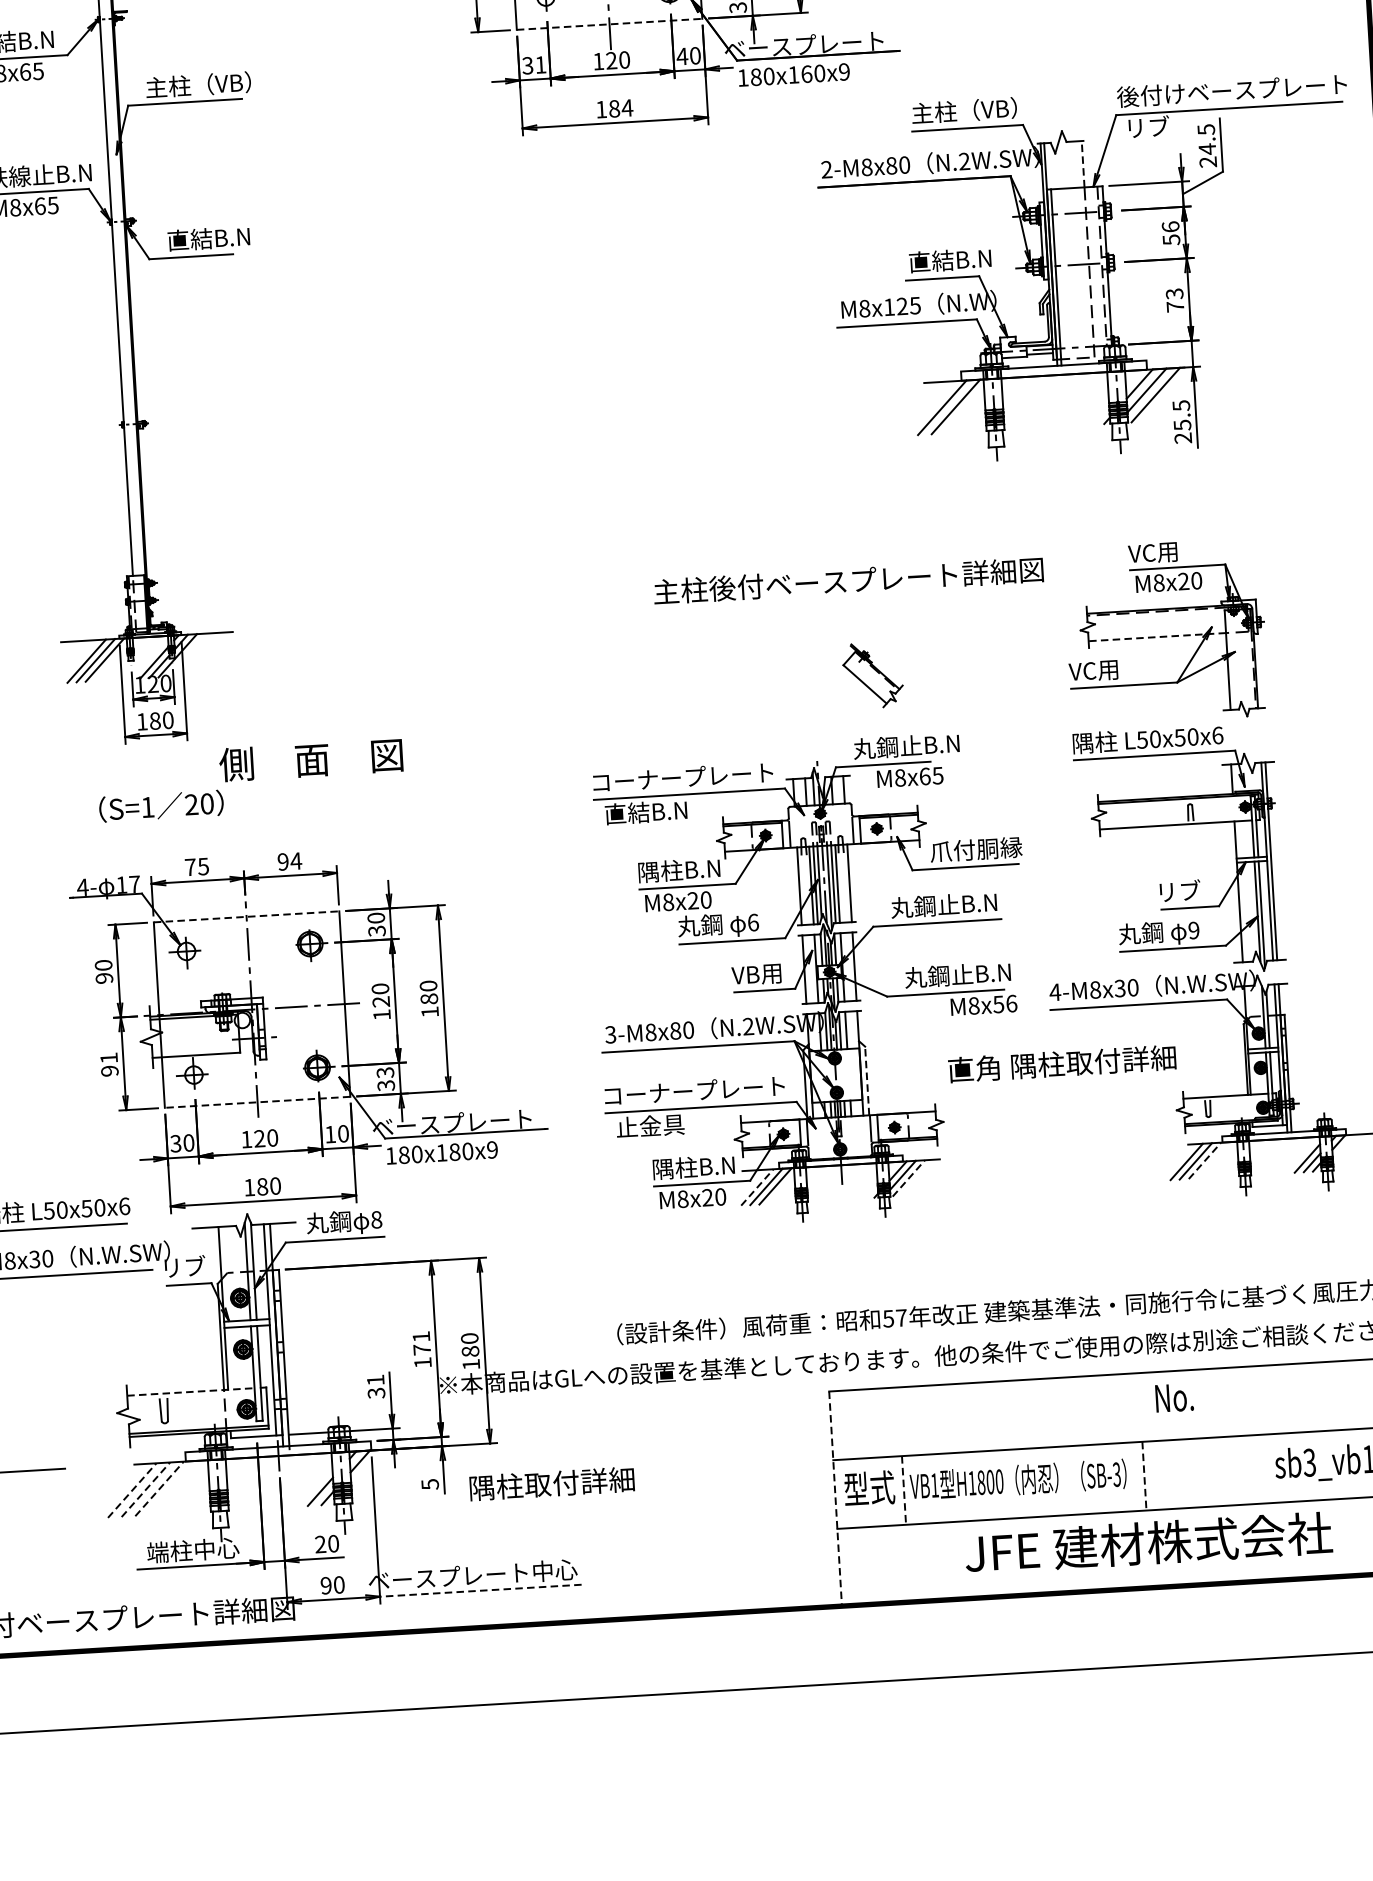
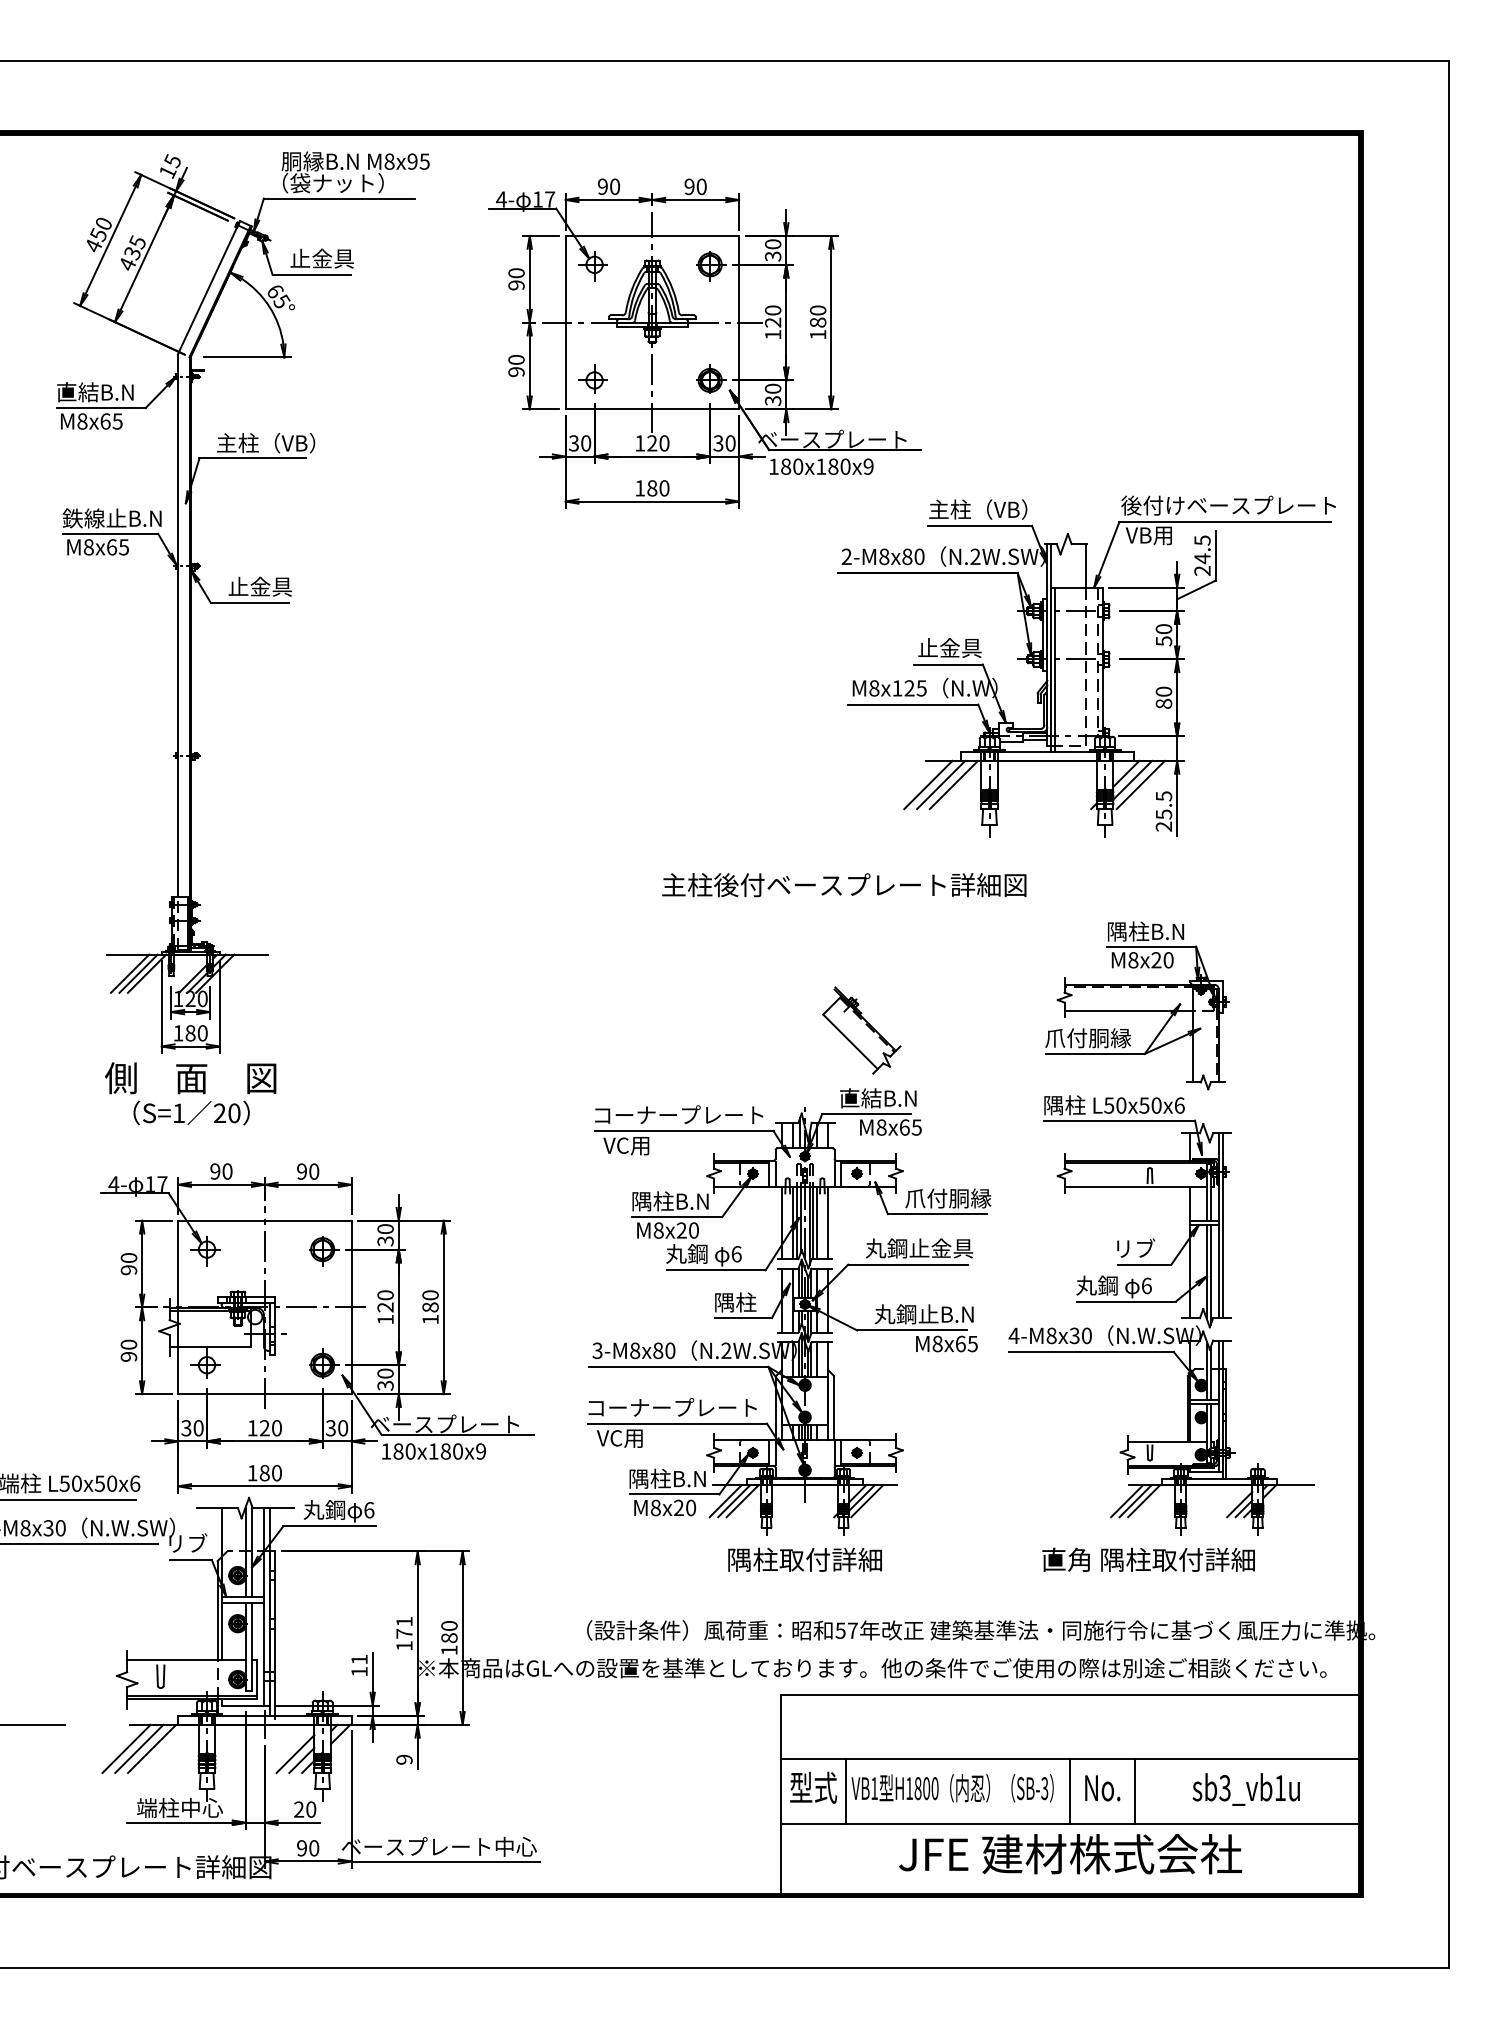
line: (609, 24) -> (652, 409), dashed -> solid
text: (682, 56) -> (718, 443), 40 -> 30
text: (541, 65) -> (586, 443), 31 -> 30
text: (806, 73) -> (833, 466), 180x160x9 -> 180x180x9
text: (627, 108) -> (664, 488), 184 -> 180
text: (1148, 127) -> (1148, 535), リブ -> VB用
line: (1082, 163) -> (1085, 565), dashed -> solid
text: (1170, 227) -> (1163, 629), 56 -> 50
text: (208, 238) -> (266, 586), 直結B.N -> 止金具
text: (950, 260) -> (956, 648), 直結B.N -> 止金具
text: (1174, 300) -> (1163, 697), 73 -> 80
line: (928, 408) -> (928, 784), added
text: (1170, 551) -> (1145, 931), VC用 -> 隅柱B.N
text: (848, 581) -> (844, 885), moved
line: (1156, 637) -> (1128, 1010), dashed -> solid
text: (1114, 669) -> (1087, 1038), VC用 -> 爪付胴縁
part: (872, 675) -> (861, 1030), size x1.43
text: (905, 746) -> (888, 1098), 丸鋼止B.N -> 直結B.N
text: (310, 760) -> (190, 1078), moved
text: (645, 812) -> (642, 1145), 直結B.N -> VC用
text: (295, 861) -> (313, 1171), 94 -> 90
text: (197, 866) -> (221, 1171), 75 -> 90
text: (983, 902) -> (952, 1248), 丸鋼止B.N -> 丸鋼止金具
line: (246, 916) -> (264, 1220), dashed -> solid
text: (1193, 930) -> (1146, 1285), 9 -> 6
text: (756, 974) -> (736, 1302), VB用 -> 隅柱
text: (1004, 1003) -> (966, 1343), M8x56 -> M8x65
text: (108, 1057) -> (128, 1344), 91 -> 90
text: (1062, 1063) -> (1148, 1559), moved
text: (385, 1072) -> (385, 1373), 33 -> 30
line: (866, 1080) -> (833, 1407), dashed -> solid
line: (257, 1102) -> (264, 1394), dashed -> solid
text: (650, 1125) -> (629, 1437), 止金具 -> VC用
text: (330, 1134) -> (330, 1428), 10 -> 30
line: (1205, 1161) -> (1144, 1501), dashed -> solid
line: (909, 1178) -> (867, 1501), dashed -> solid
line: (757, 1187) -> (725, 1501), dashed -> solid
text: (376, 1220) -> (369, 1510), 8 -> 6
line: (190, 1392) -> (186, 1660), dashed -> solid
text: (376, 1392) -> (359, 1671), 31 -> 11
text: (1174, 1398) -> (1102, 1788), moved
line: (1213, 1472) -> (1134, 1791), added
line: (1144, 1477) -> (1070, 1792), dashed -> solid
text: (551, 1483) -> (804, 1559), moved
text: (430, 1484) -> (404, 1759), 5 -> 9
line: (313, 1485) -> (295, 1754), added
line: (159, 1488) -> (152, 1748), dashed -> solid
line: (146, 1489) -> (139, 1748), dashed -> solid
line: (132, 1490) -> (126, 1748), dashed -> solid
line: (903, 1491) -> (845, 1792), dashed -> solid
line: (835, 1497) -> (781, 1794), dashed -> solid
line: (480, 1590) -> (445, 1861), dashed -> solid

